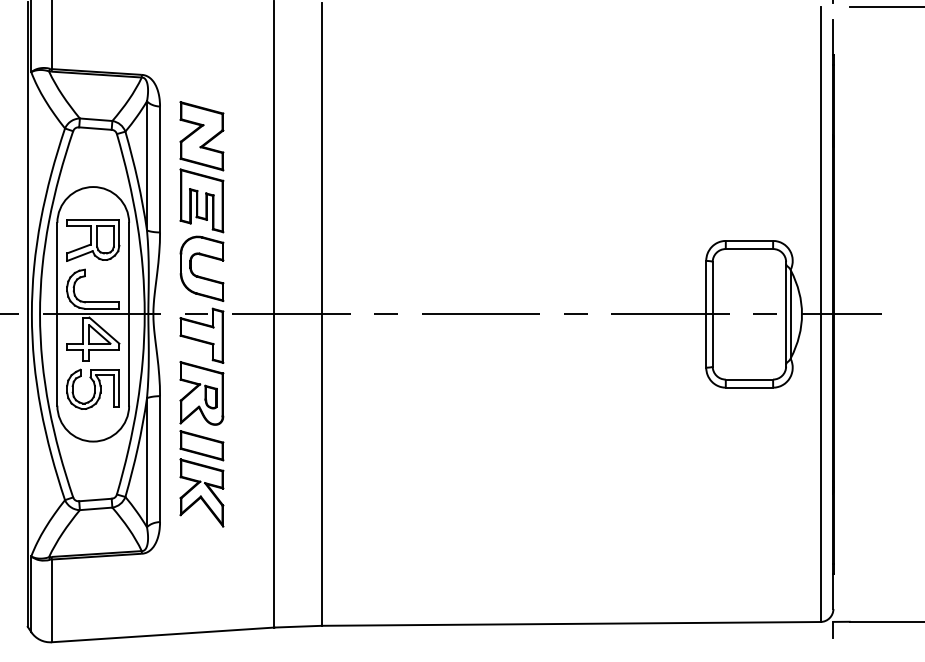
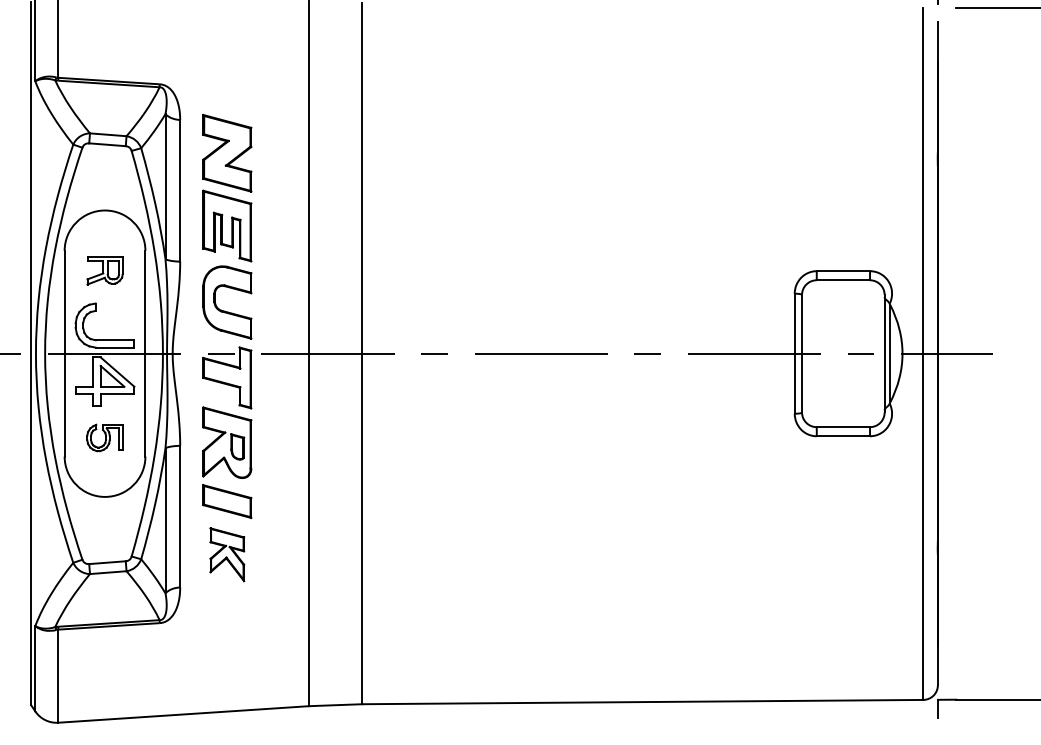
part: (93, 240) -> (105, 270), size x0.6
part: (92, 388) -> (104, 437), size x0.6
part: (201, 492) -> (226, 554), size x0.7

